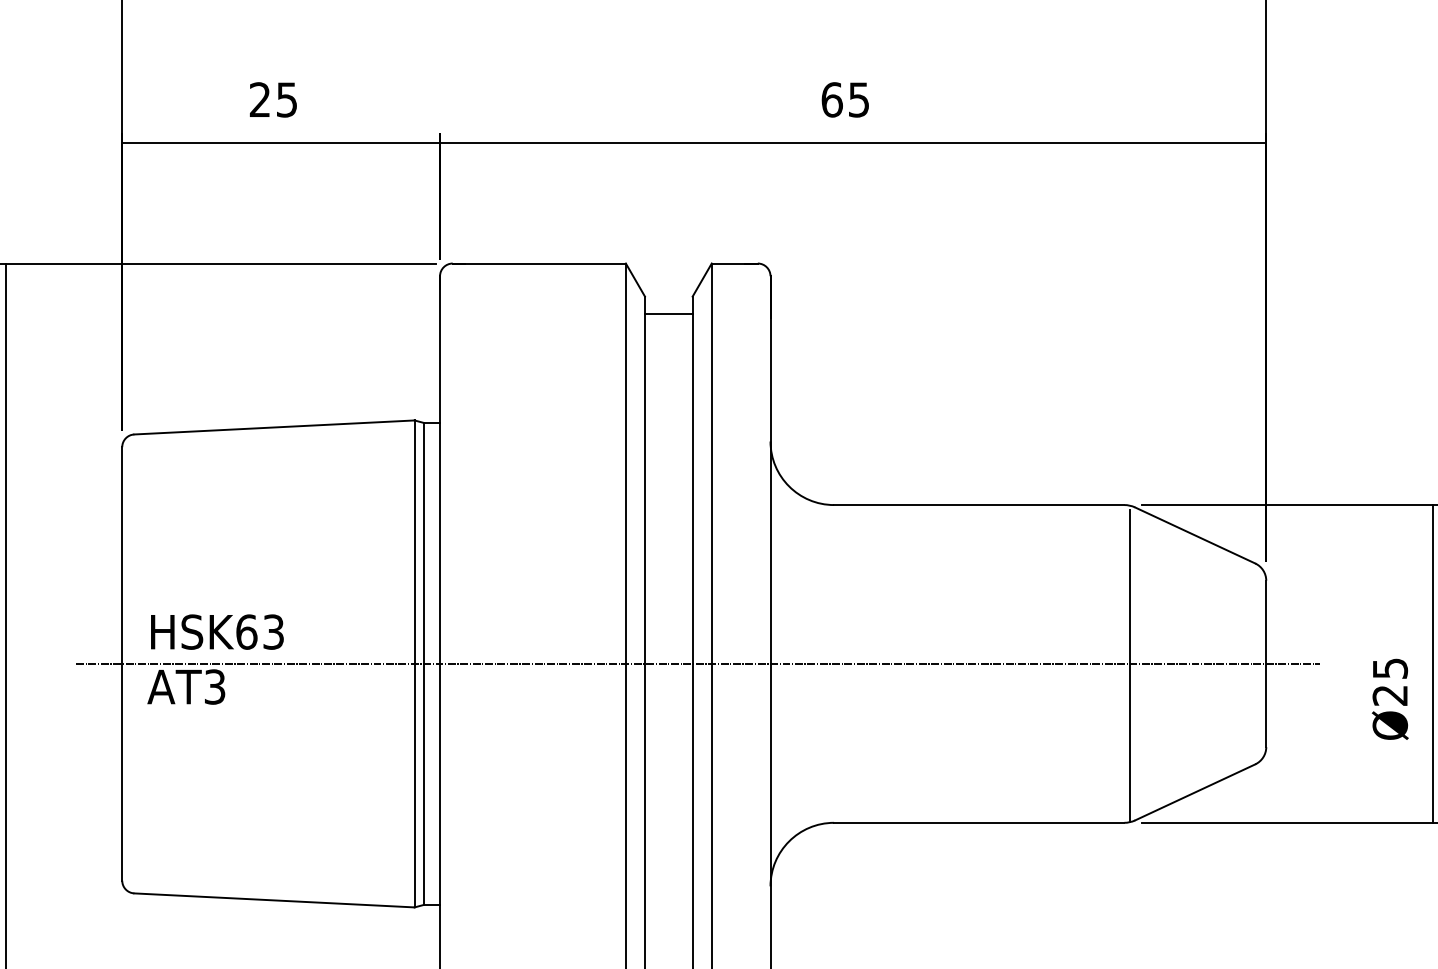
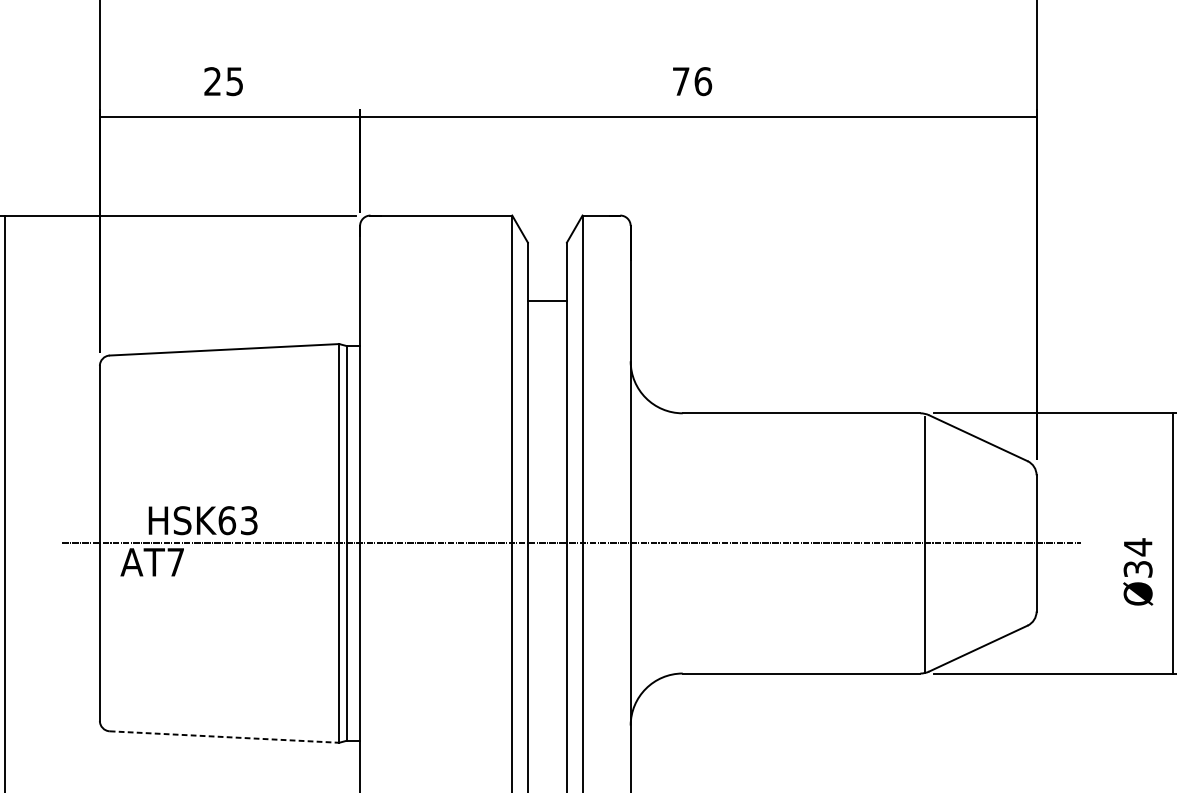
text: (845, 99) -> (692, 81), 65 -> 76
line: (668, 314) -> (547, 301), moved
text: (217, 631) -> (203, 520), moved
text: (1390, 681) -> (1138, 557), Ø25 -> Ø34
text: (215, 686) -> (176, 561), AT3 -> AT7
line: (274, 900) -> (224, 737), solid -> dashed

